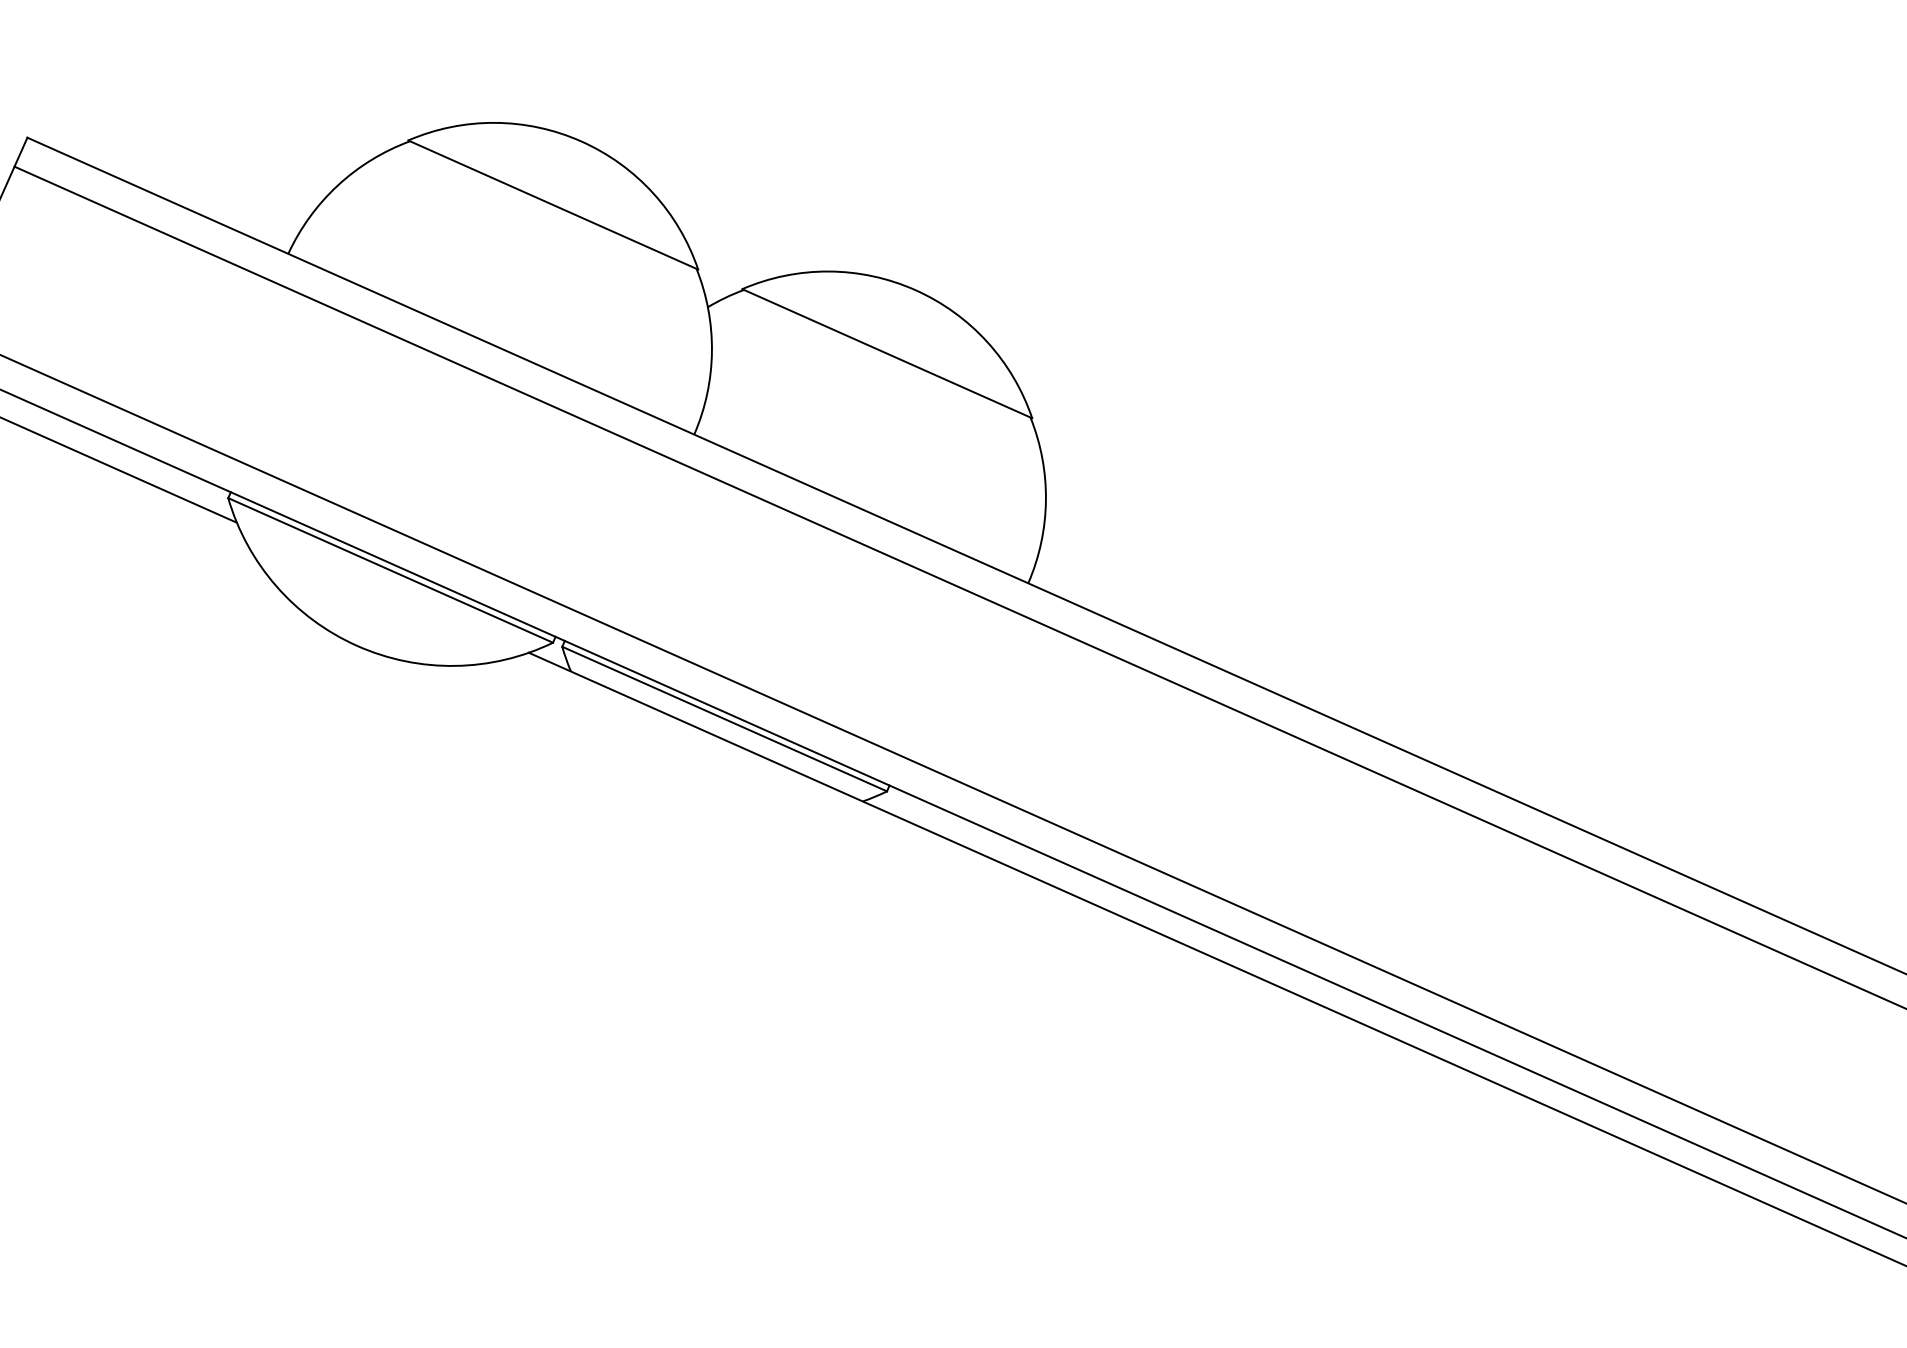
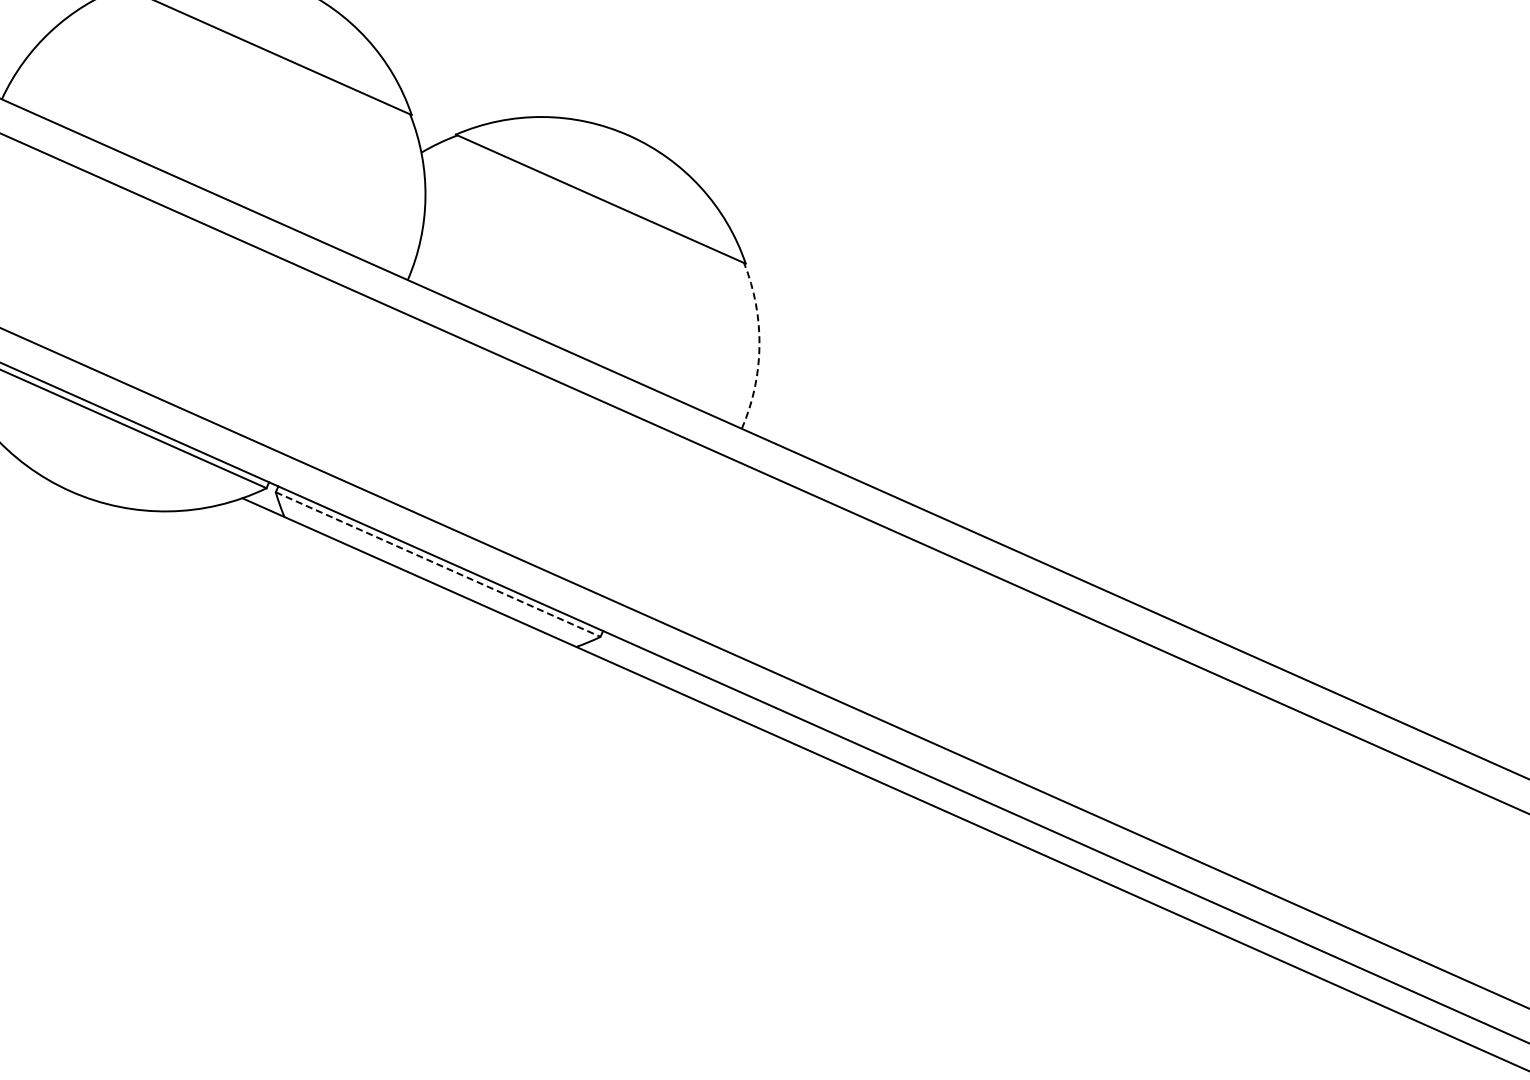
arc: (1045, 500) -> (759, 345), solid -> dashed
line: (724, 719) -> (438, 564), solid -> dashed

